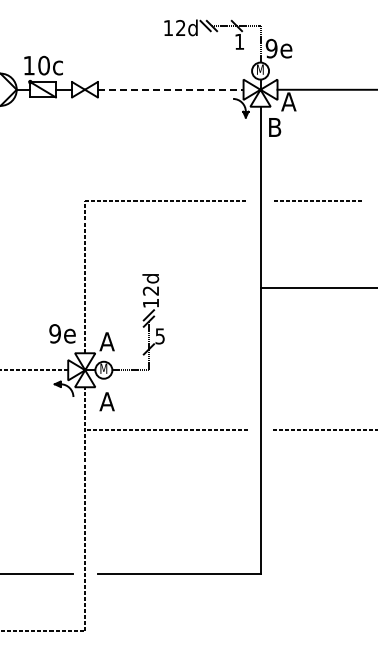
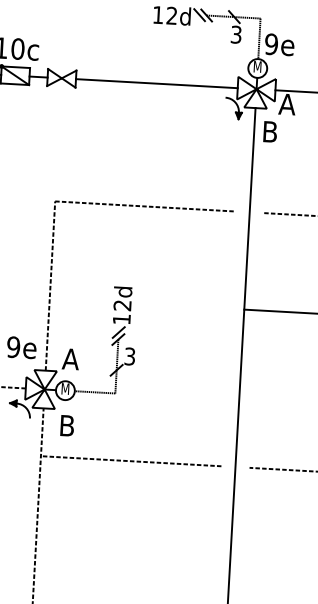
text: (239, 41) -> (236, 34), 1 -> 3
line: (170, 89) -> (156, 83), dashed -> solid
text: (160, 335) -> (130, 355), 5 -> 3
text: (106, 401) -> (66, 425), A -> B

